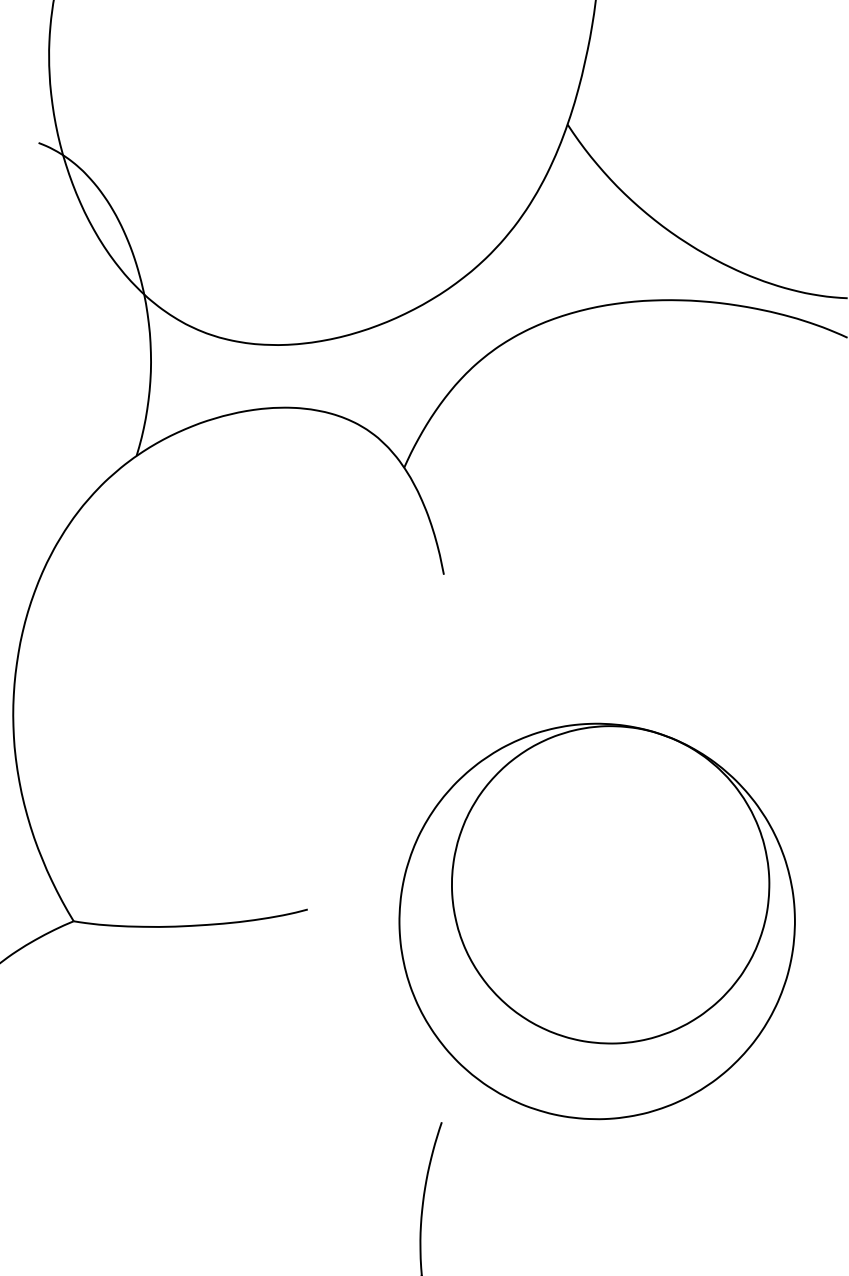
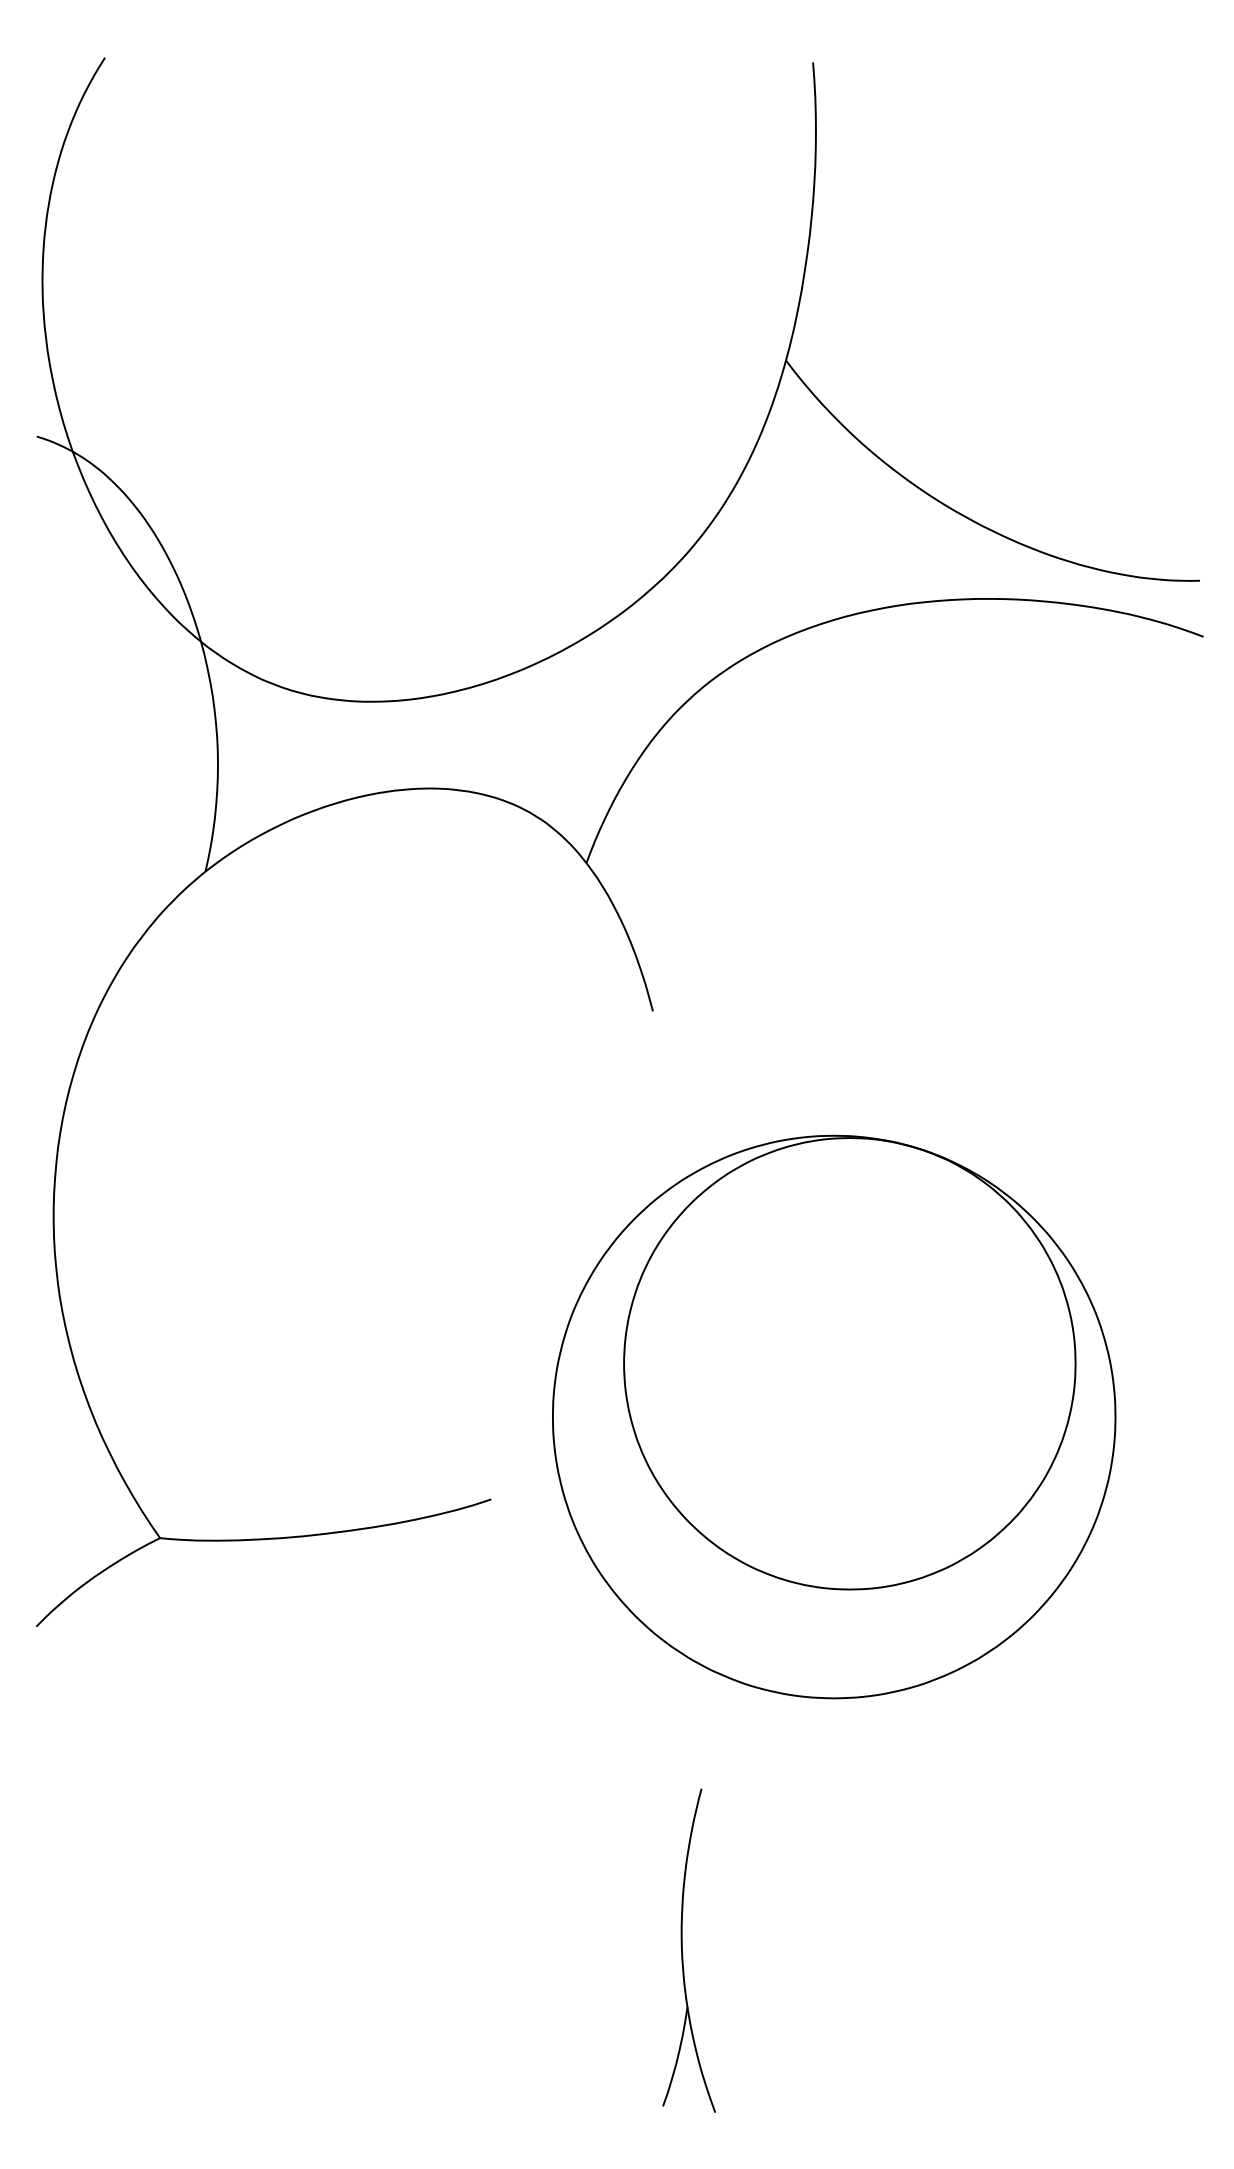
part: (597, 921) -> (834, 1416), moved

